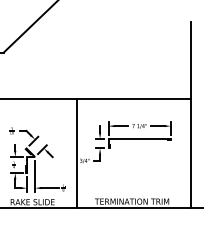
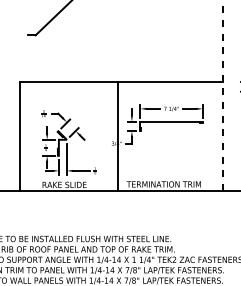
line: (190, 114) -> (222, 97), solid -> dashed
line: (76, 153) -> (118, 136), moved

